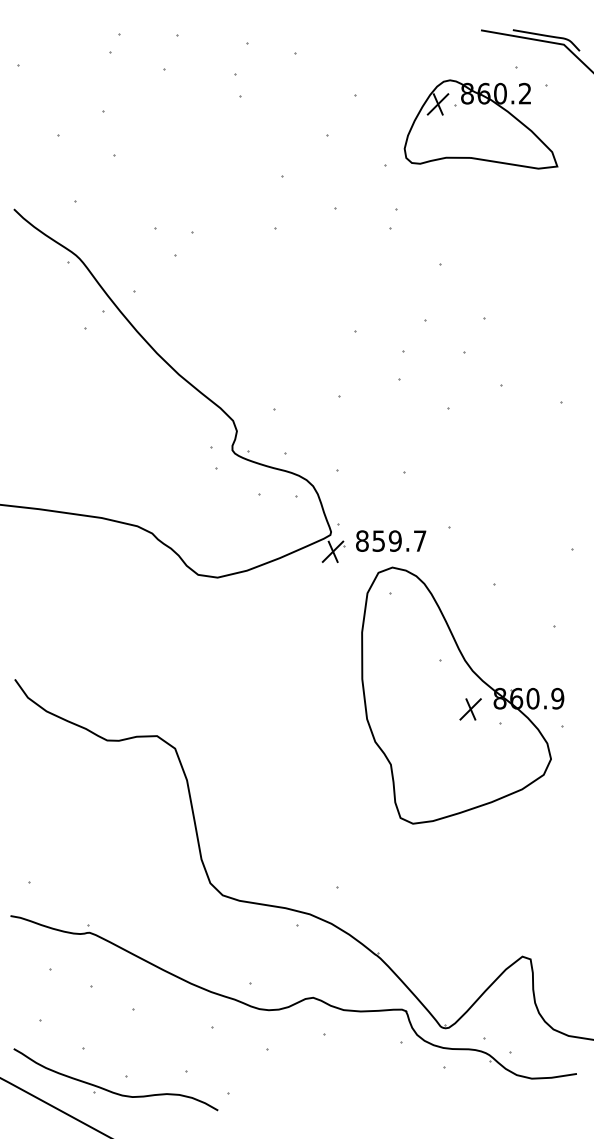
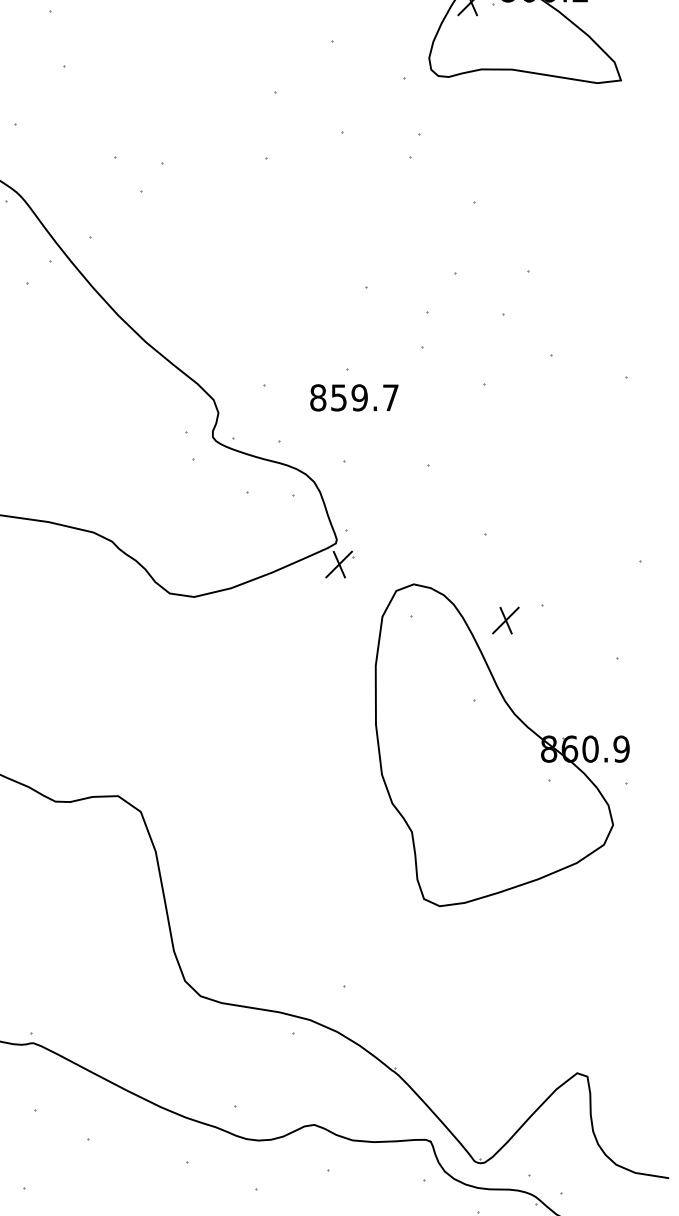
text: (391, 540) -> (354, 397), moved
part: (470, 709) -> (505, 620), moved

